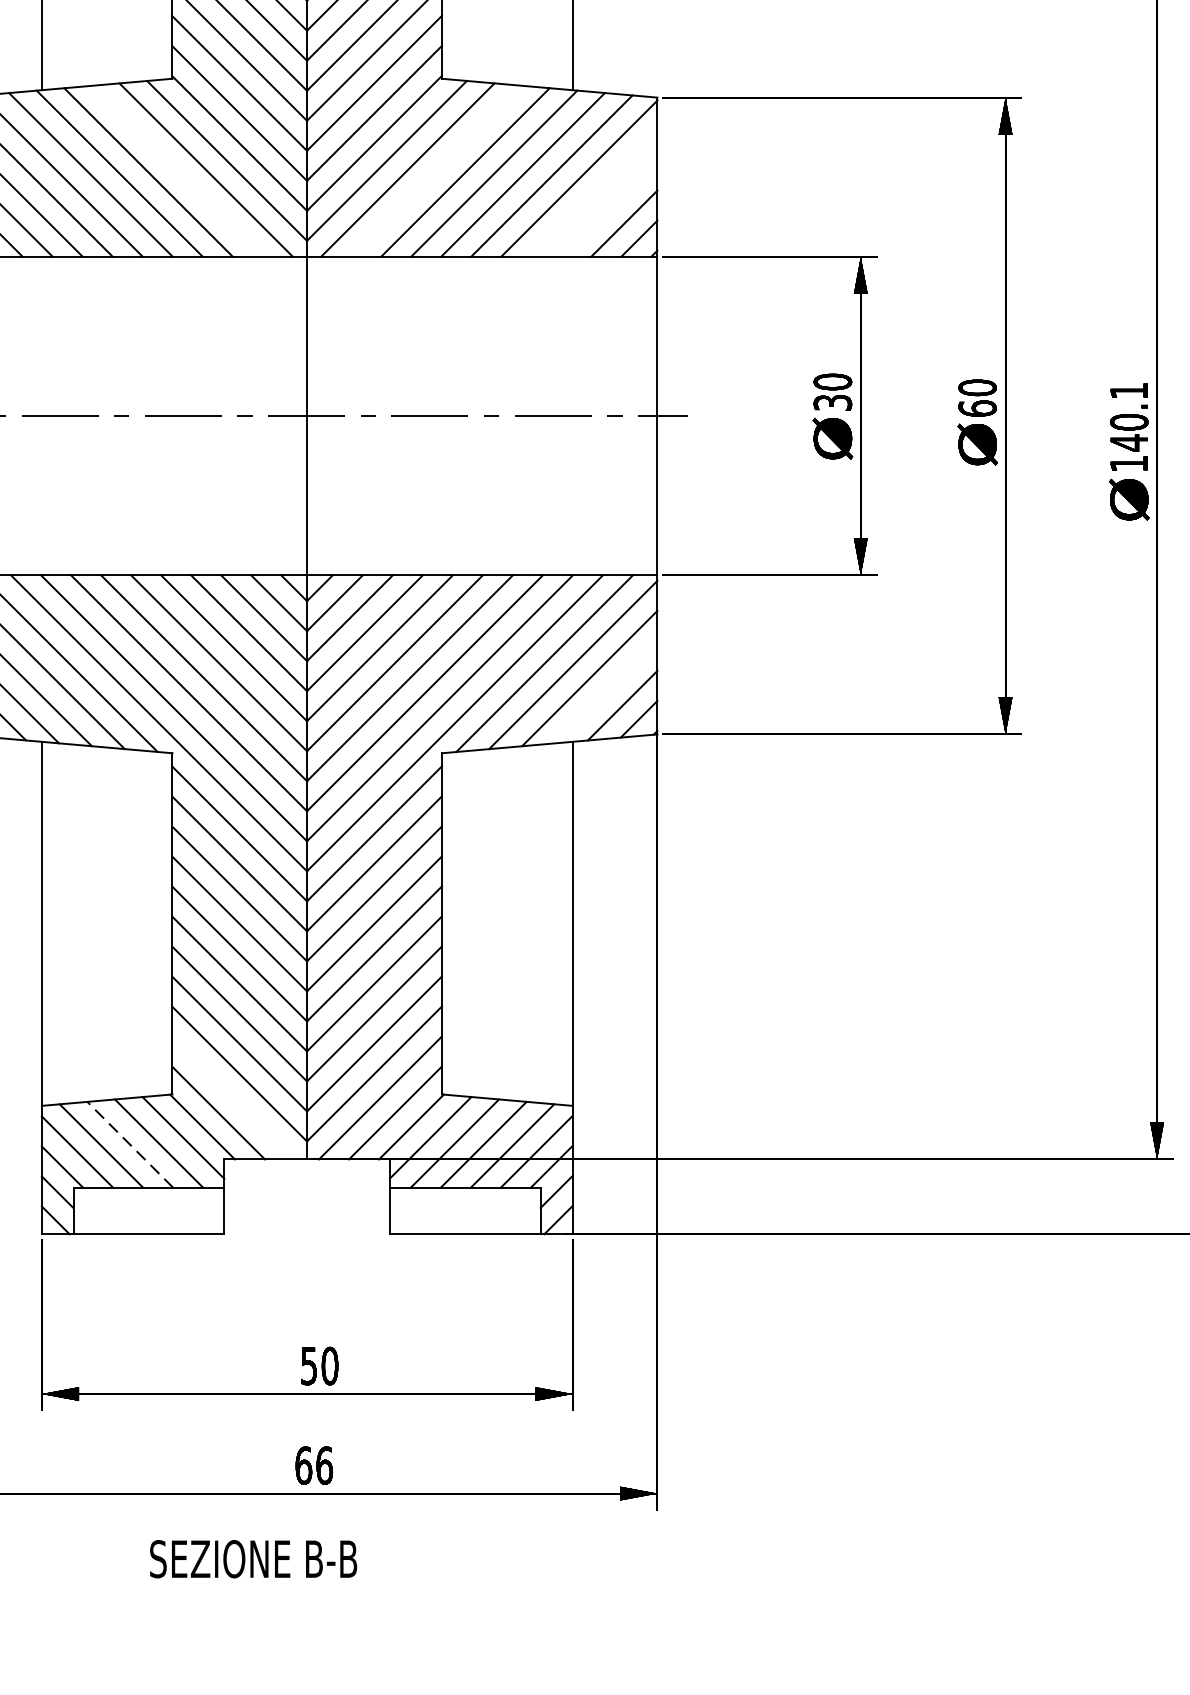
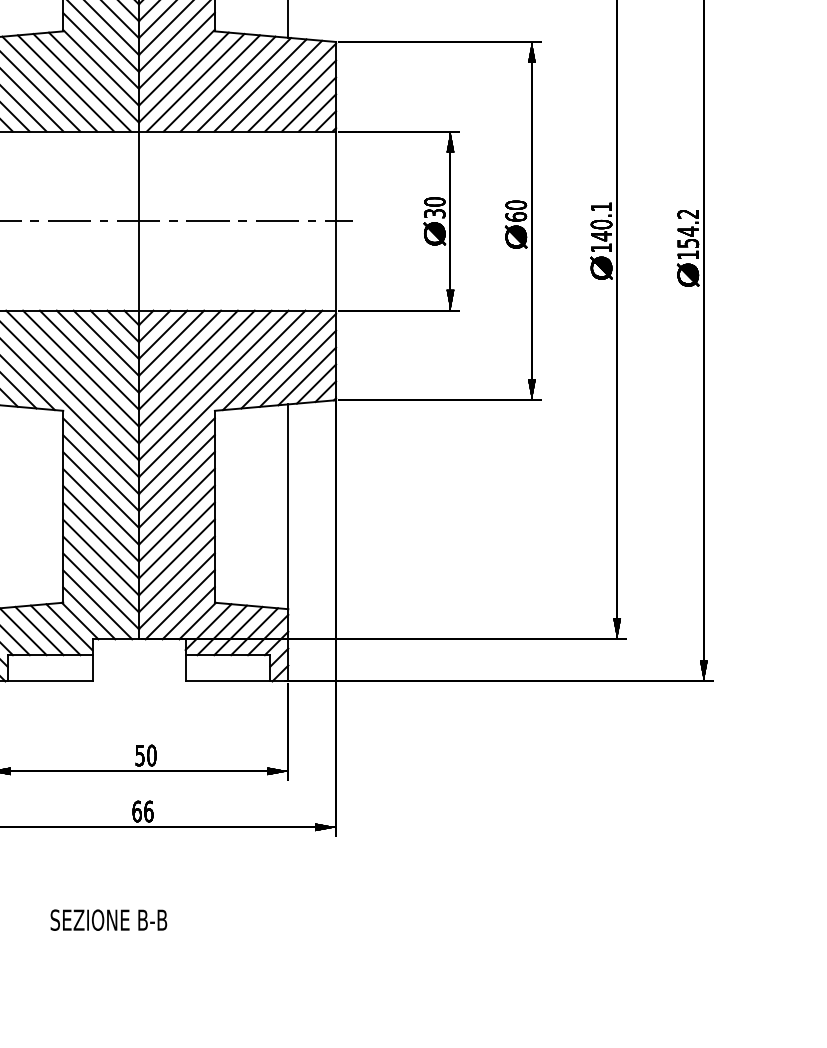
line: (176, 171) -> (65, 83), added
line: (435, 171) -> (211, 83), added
line: (594, 192) -> (300, 95), added
line: (608, 208) -> (308, 104), added
line: (606, 692) -> (307, 376), added
line: (233, 1097) -> (97, 604), added
line: (130, 1143) -> (39, 630), dashed -> solid
text: (252, 1557) -> (108, 919), moved

